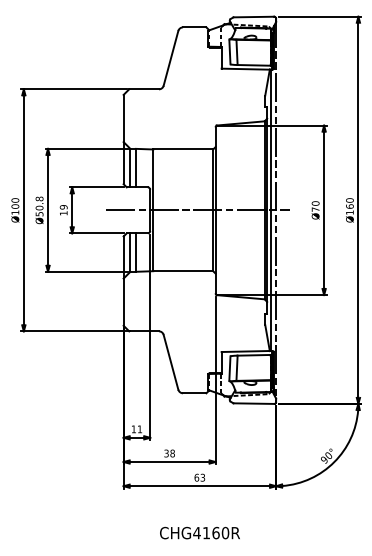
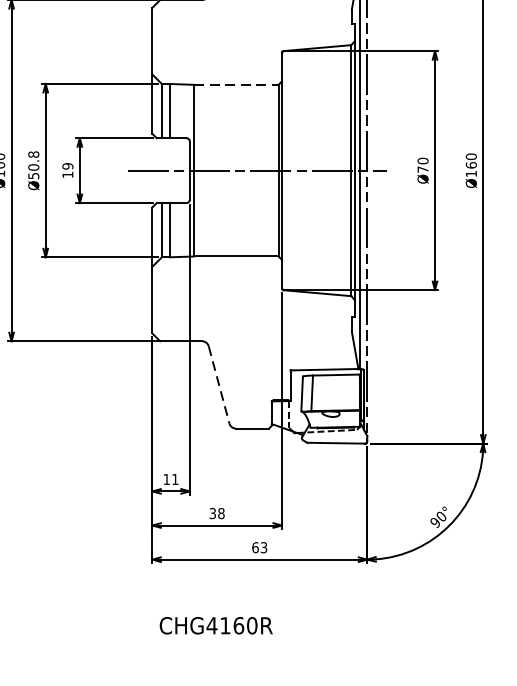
line: (183, 149) -> (236, 84), solid -> dashed
line: (171, 362) -> (219, 385), solid -> dashed
text: (199, 532) -> (215, 624), moved

